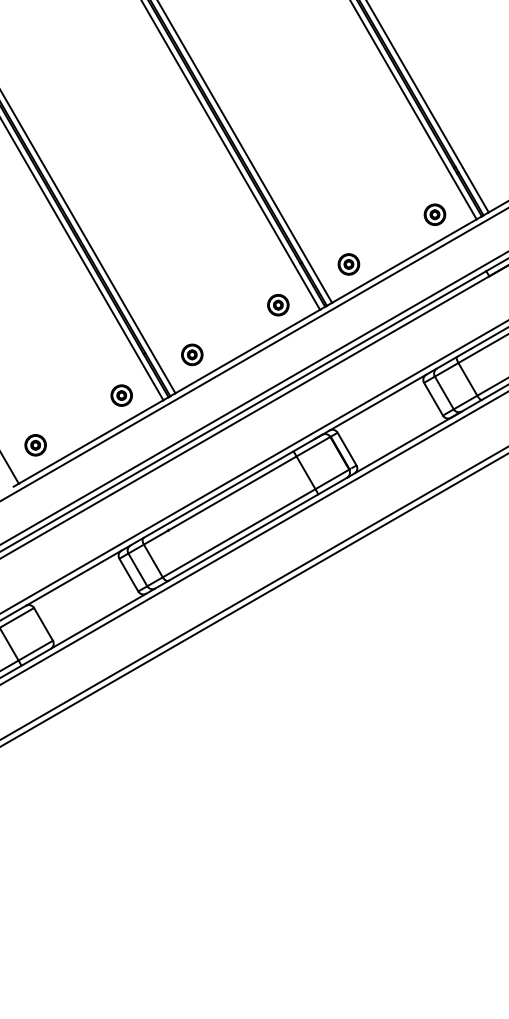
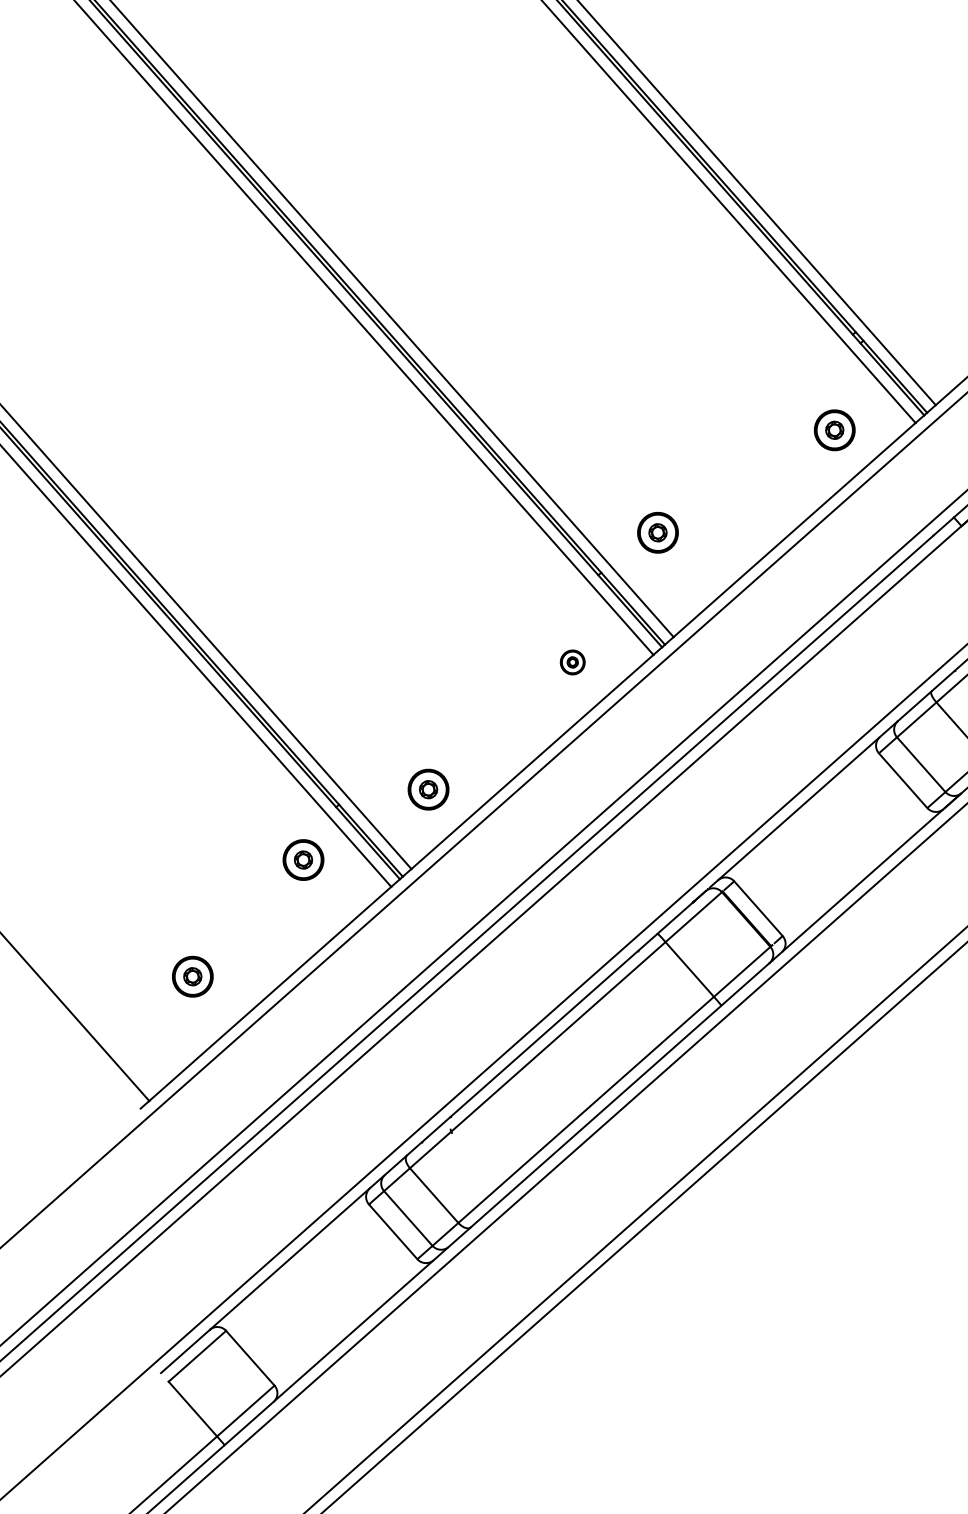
part: (348, 264) -> (657, 533), moved
part: (278, 305) -> (572, 662), size x0.6
part: (121, 395) -> (303, 859), moved
part: (35, 445) -> (192, 977), moved

